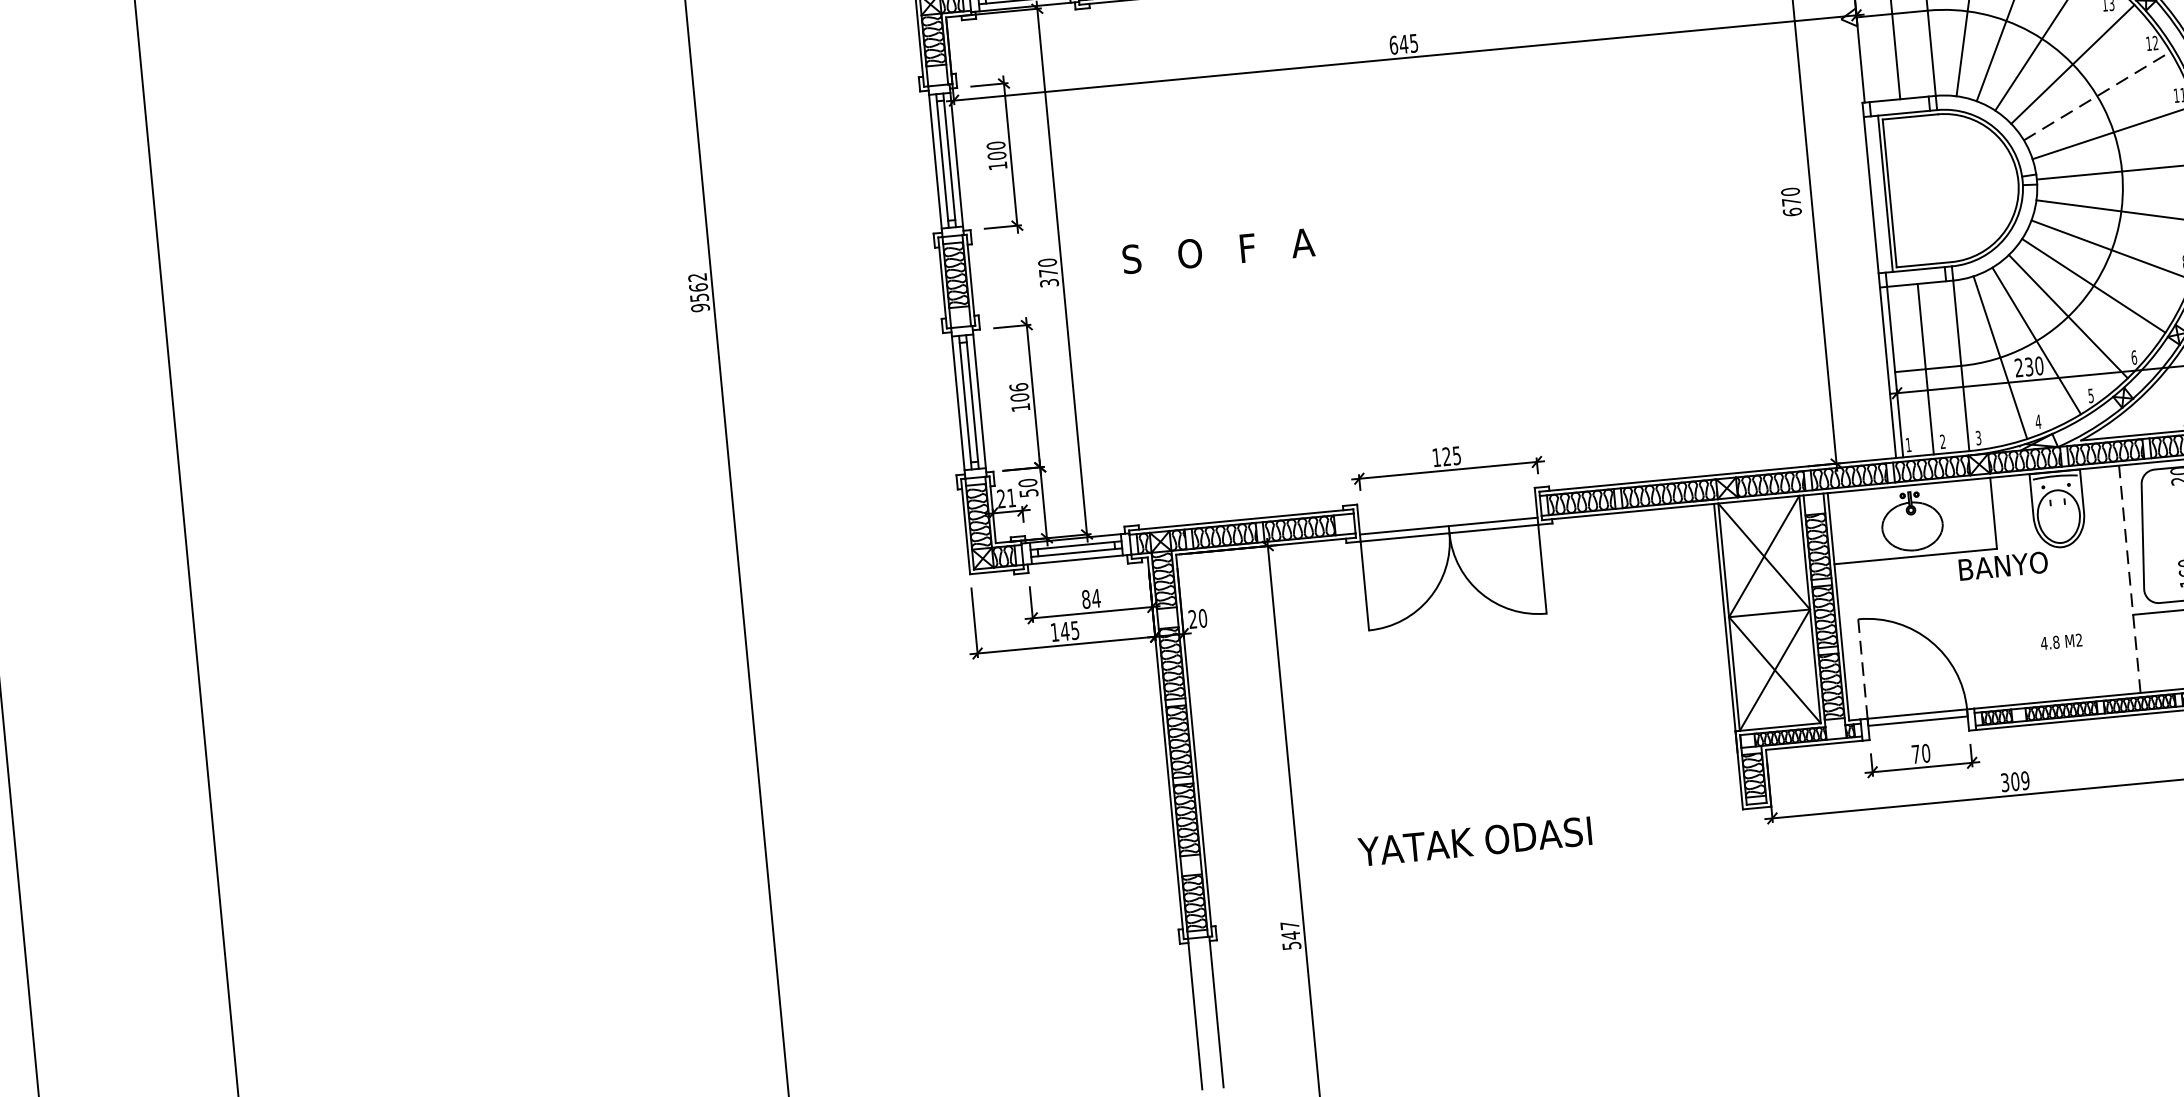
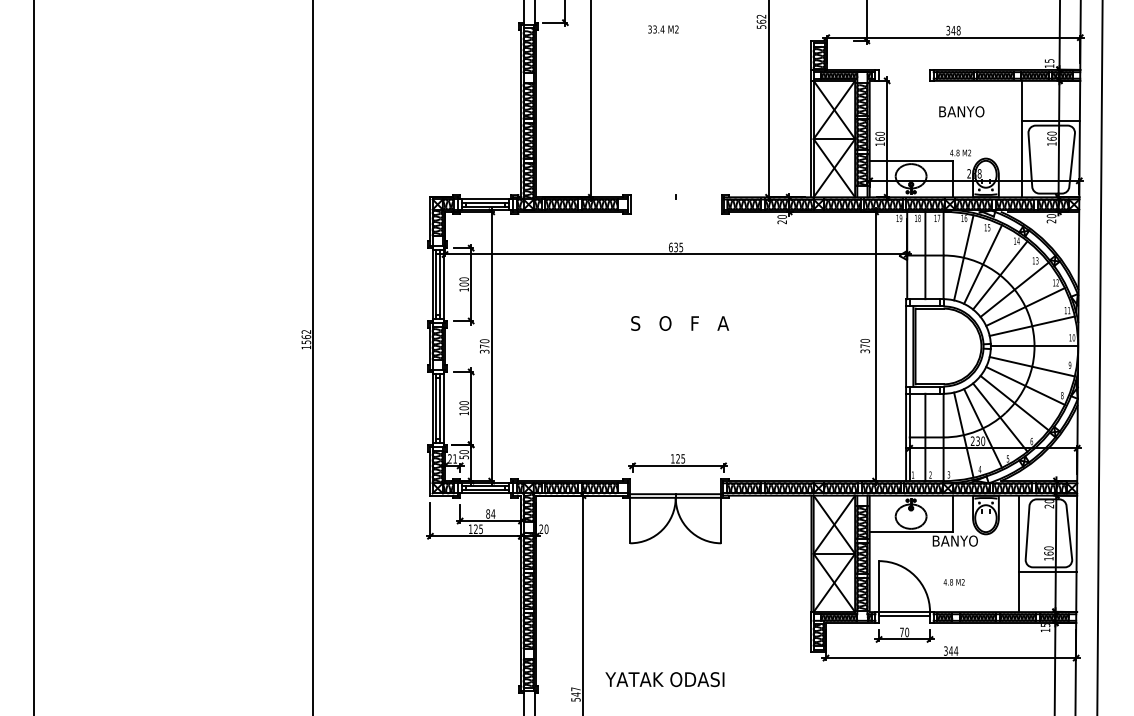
text: (1404, 44) -> (676, 247), 645 -> 635
line: (2097, 97) -> (1025, 307), dashed -> solid
text: (1791, 212) -> (864, 351), 670 -> 370
text: (1219, 250) -> (680, 323), moved
text: (700, 307) -> (306, 347), 9562 -> 1562
text: (1017, 386) -> (463, 402), 106 -> 100
line: (2128, 578) -> (1018, 553), dashed -> solid
text: (1064, 630) -> (475, 528), 145 -> 125
text: (2060, 642) -> (953, 582), moved
line: (1863, 670) -> (879, 587), dashed -> solid
text: (2019, 780) -> (953, 650), 309 -> 344
text: (1474, 841) -> (664, 679), moved

